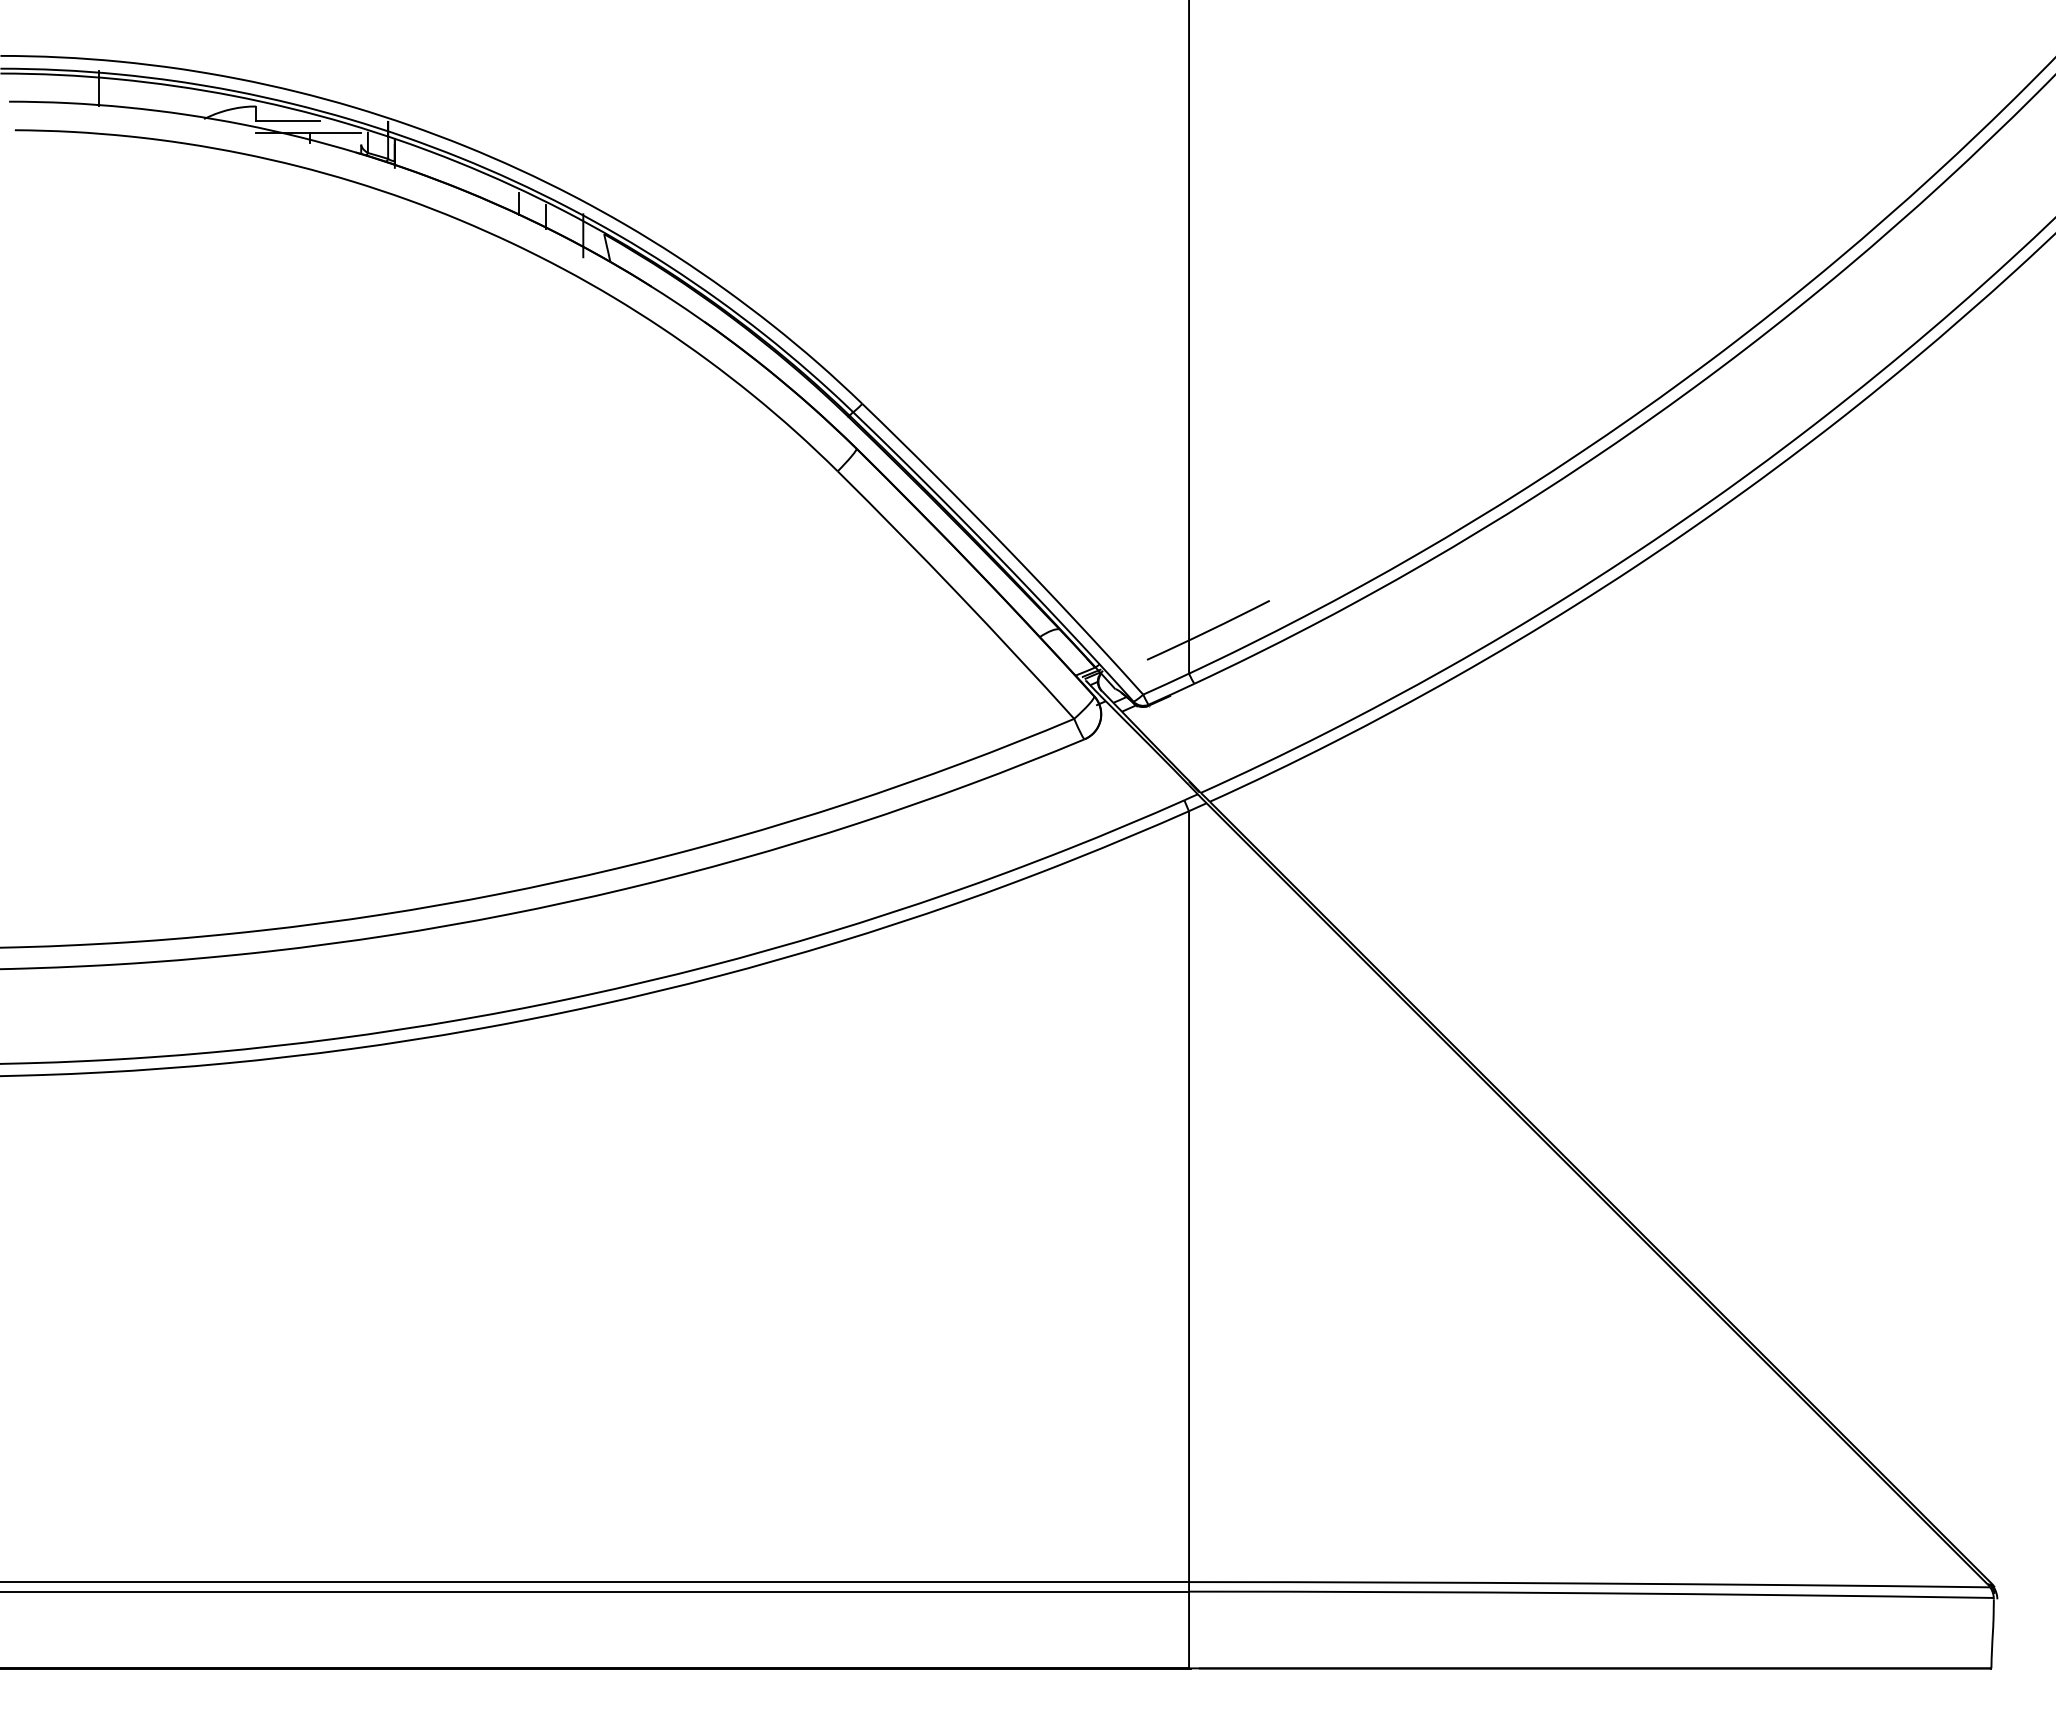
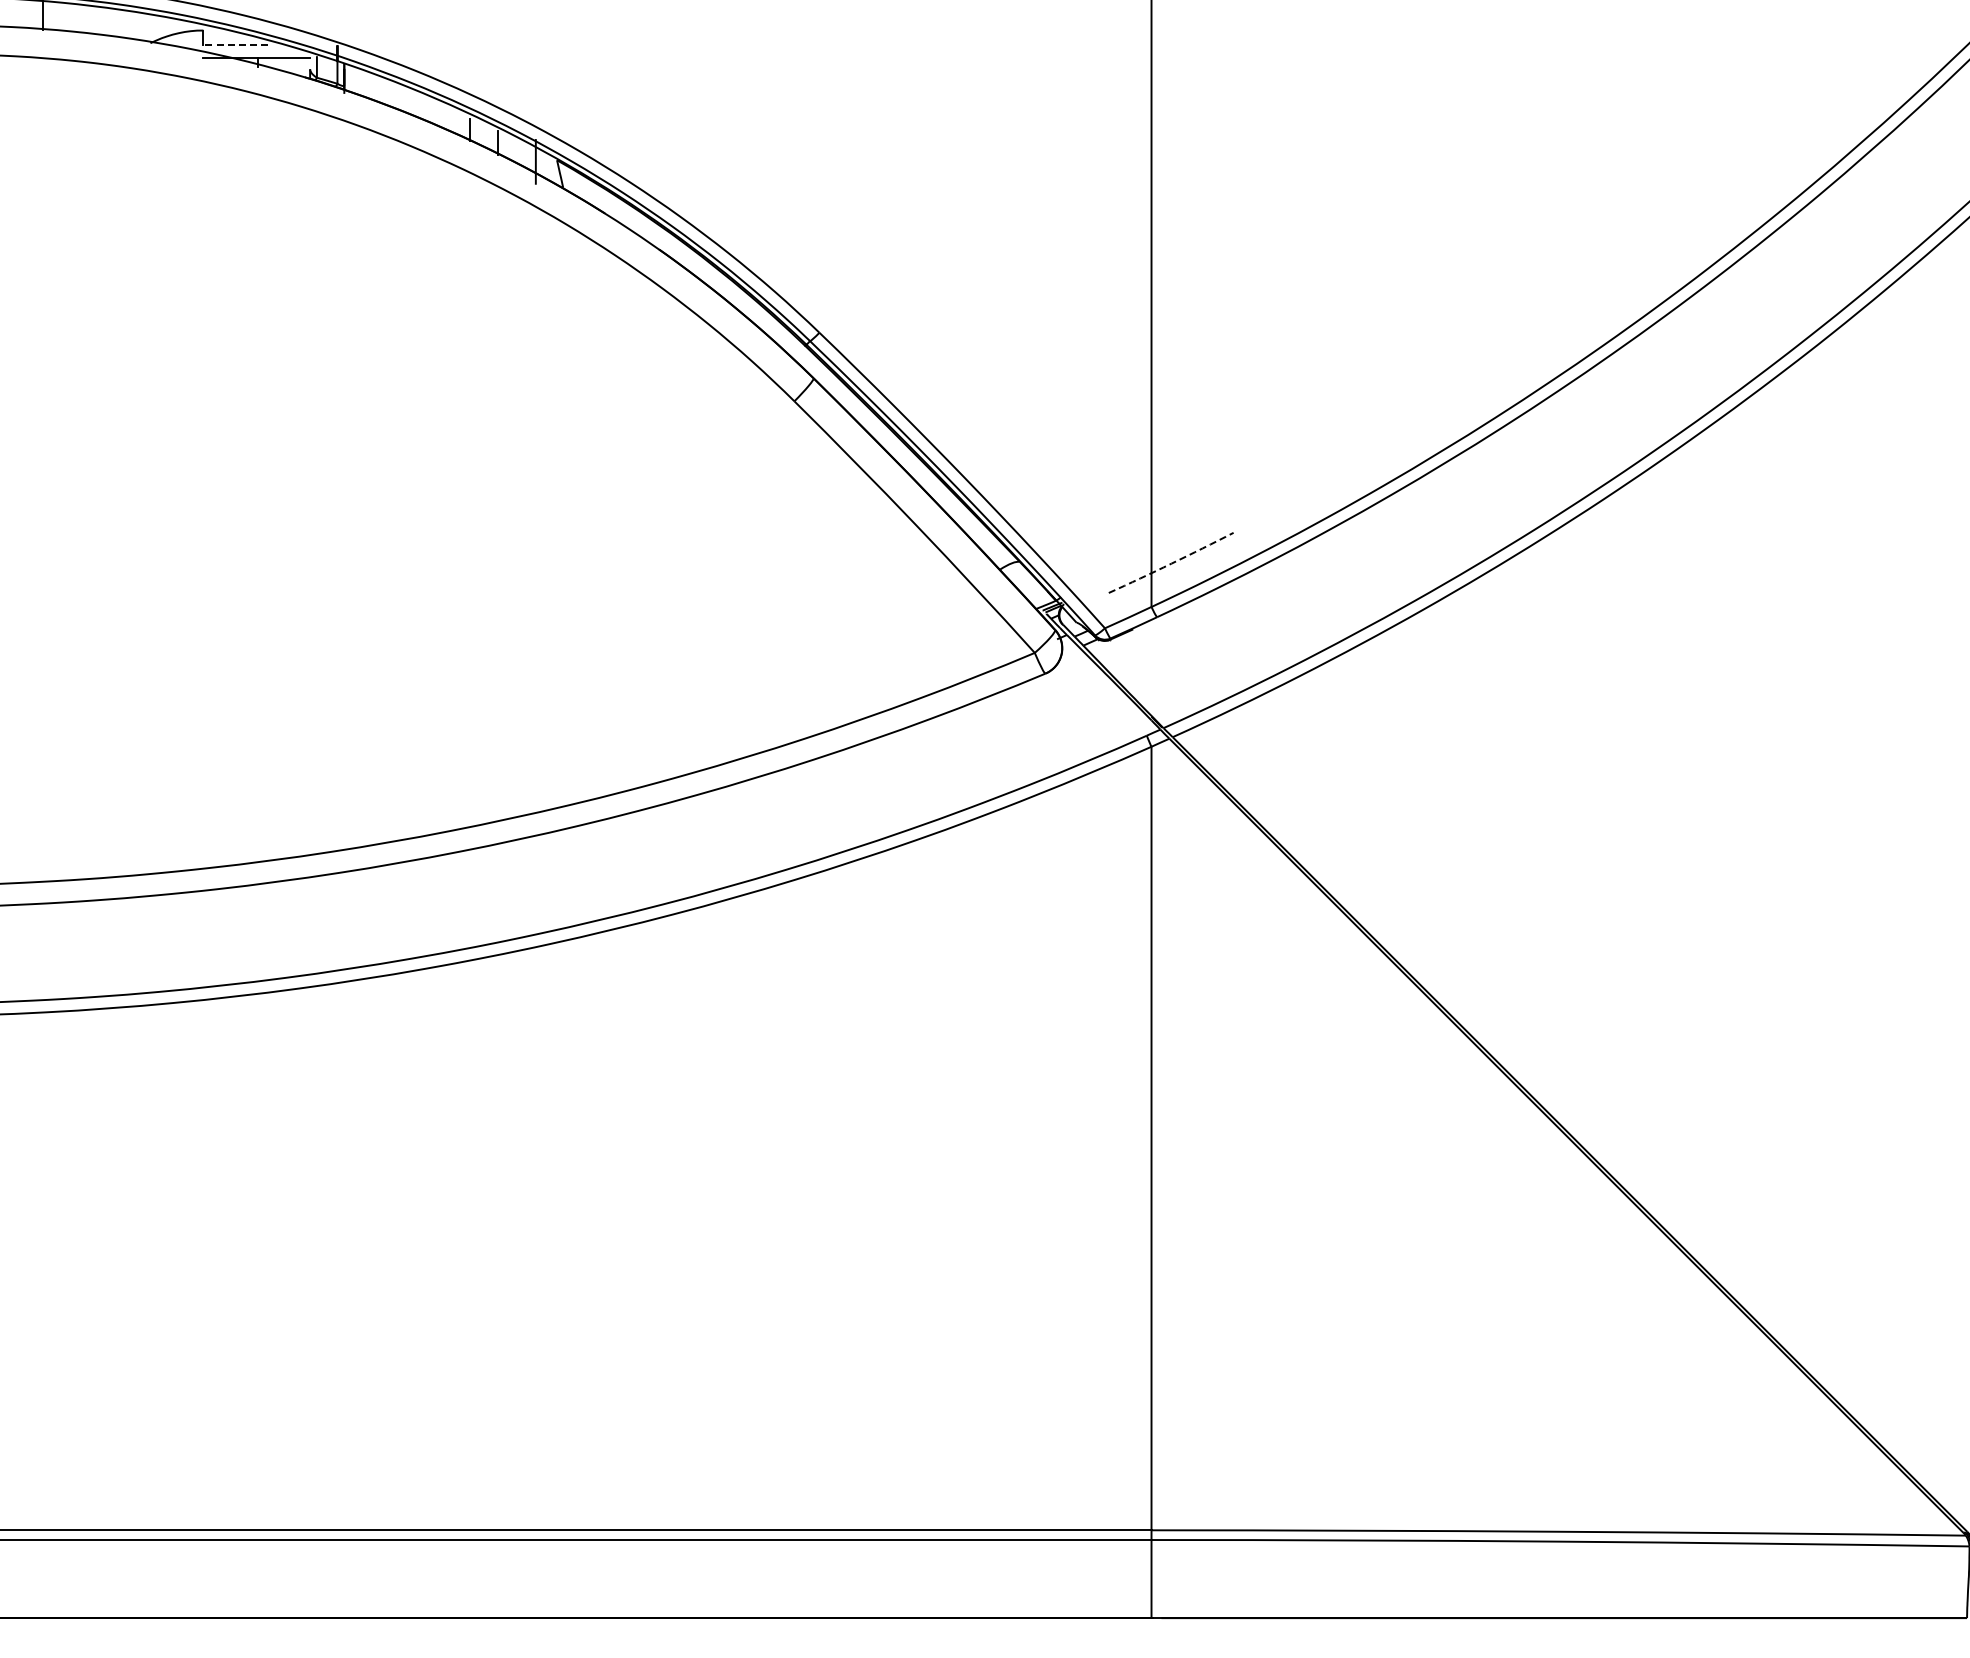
line: (288, 120) -> (236, 44), solid -> dashed
arc: (1208, 631) -> (1171, 564), solid -> dashed

